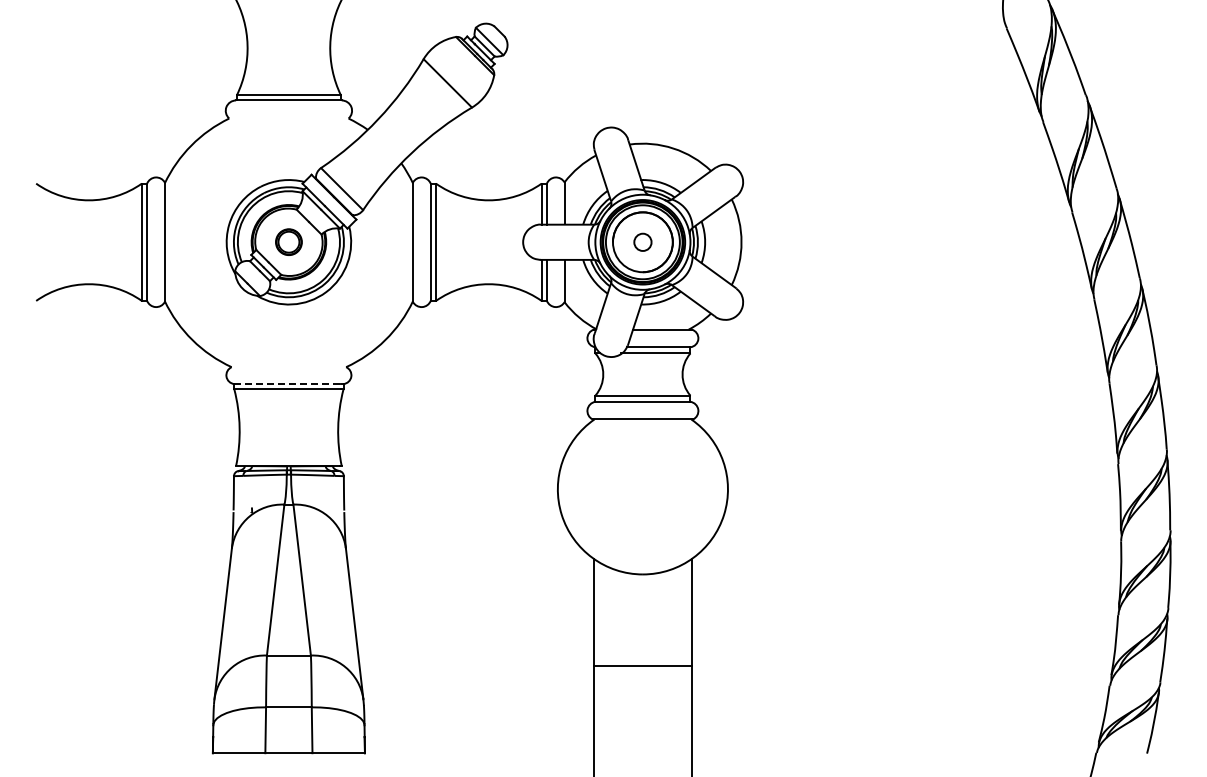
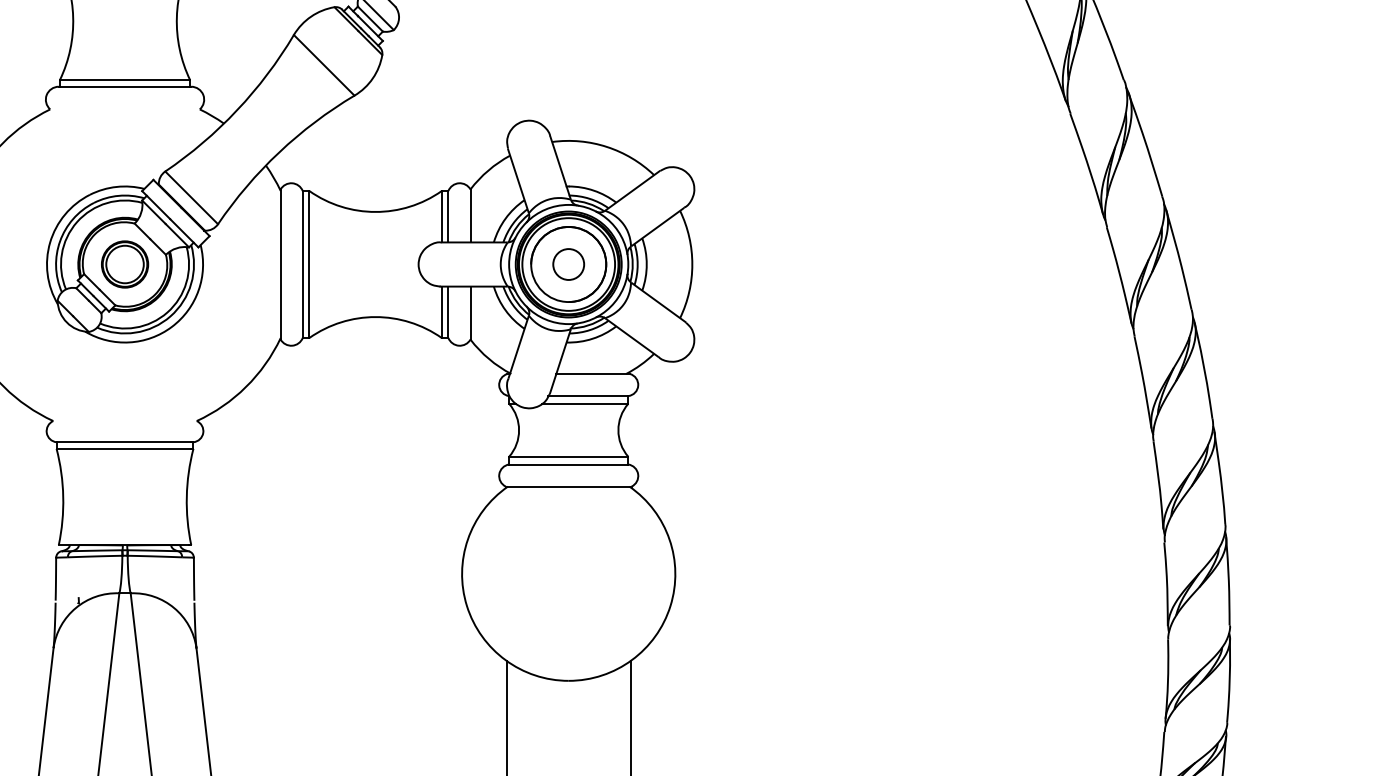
part: (288, 241) -> (124, 263), size x1.43
circle: (642, 242) -> (568, 264), size x1.43
line: (287, 384) -> (123, 442), dashed -> solid

